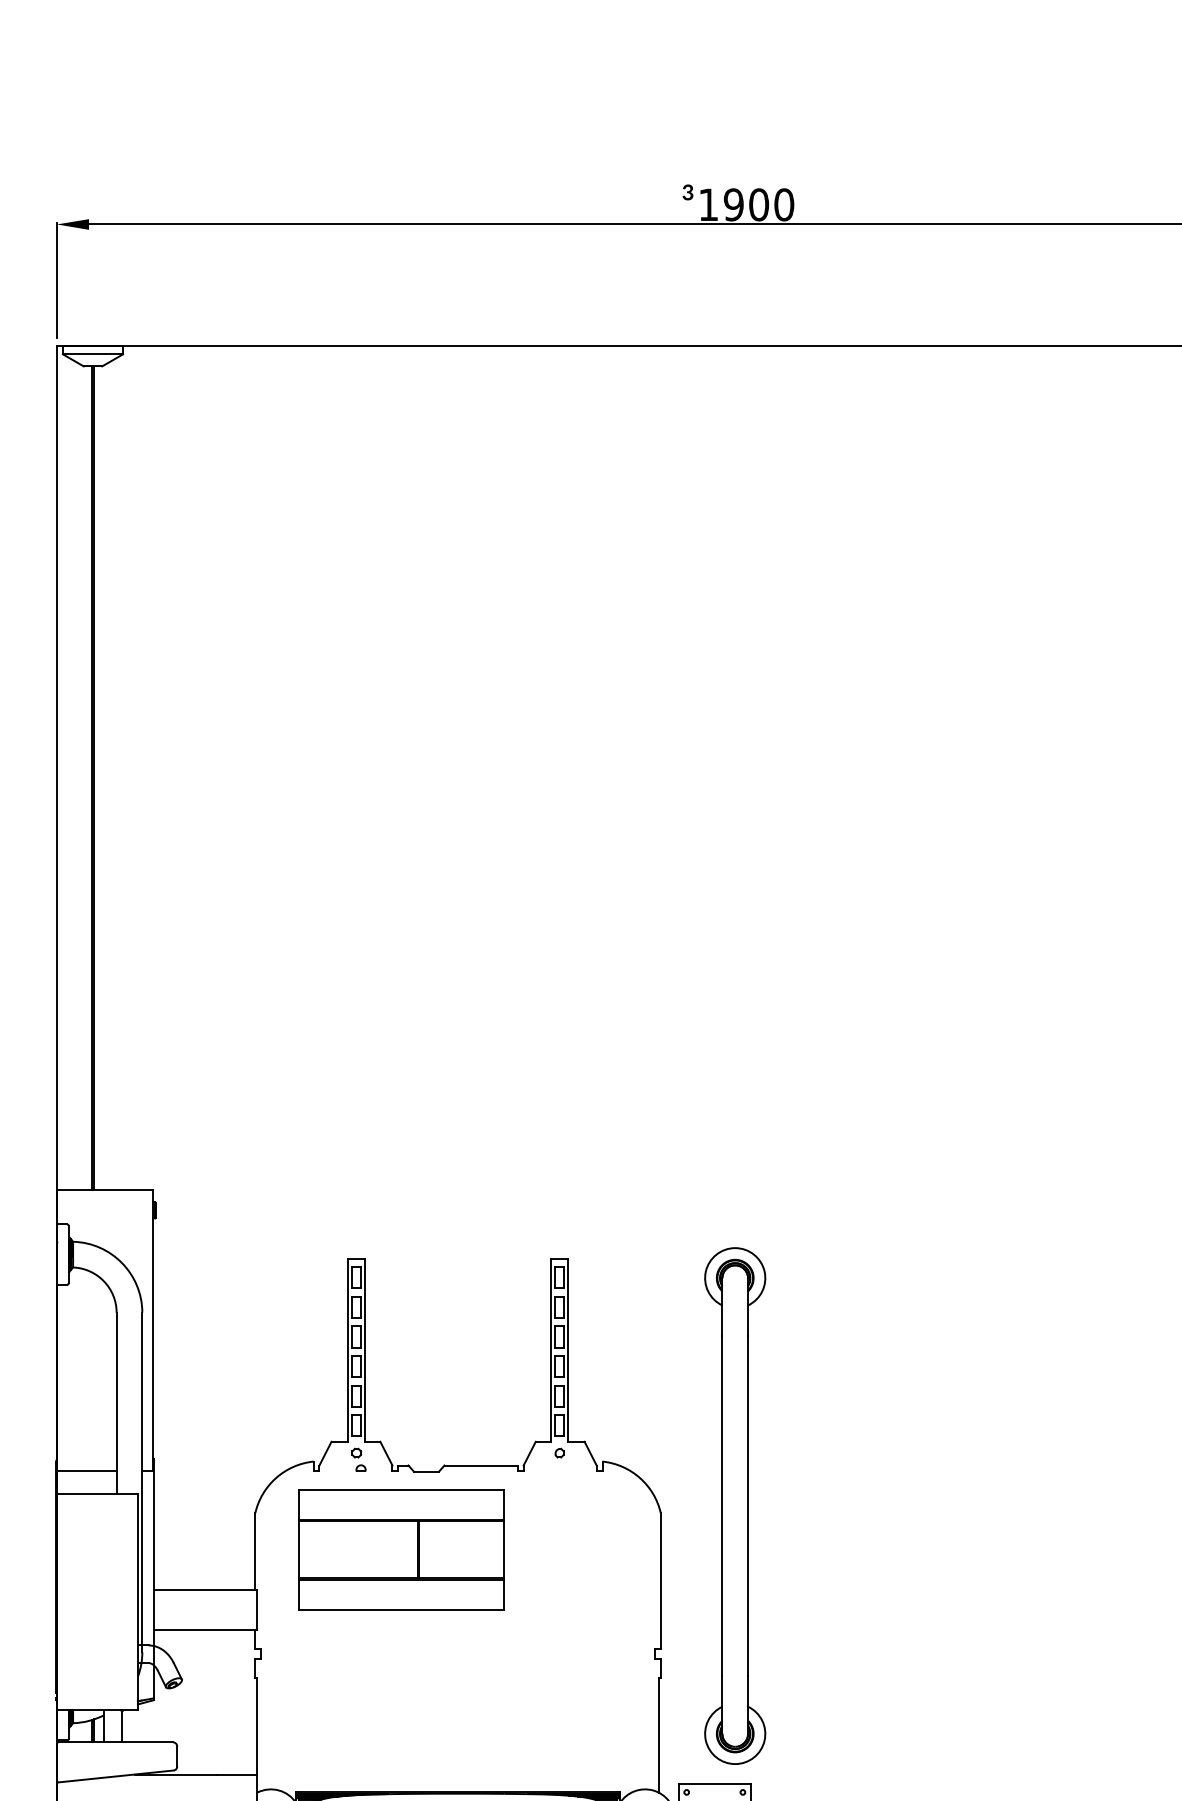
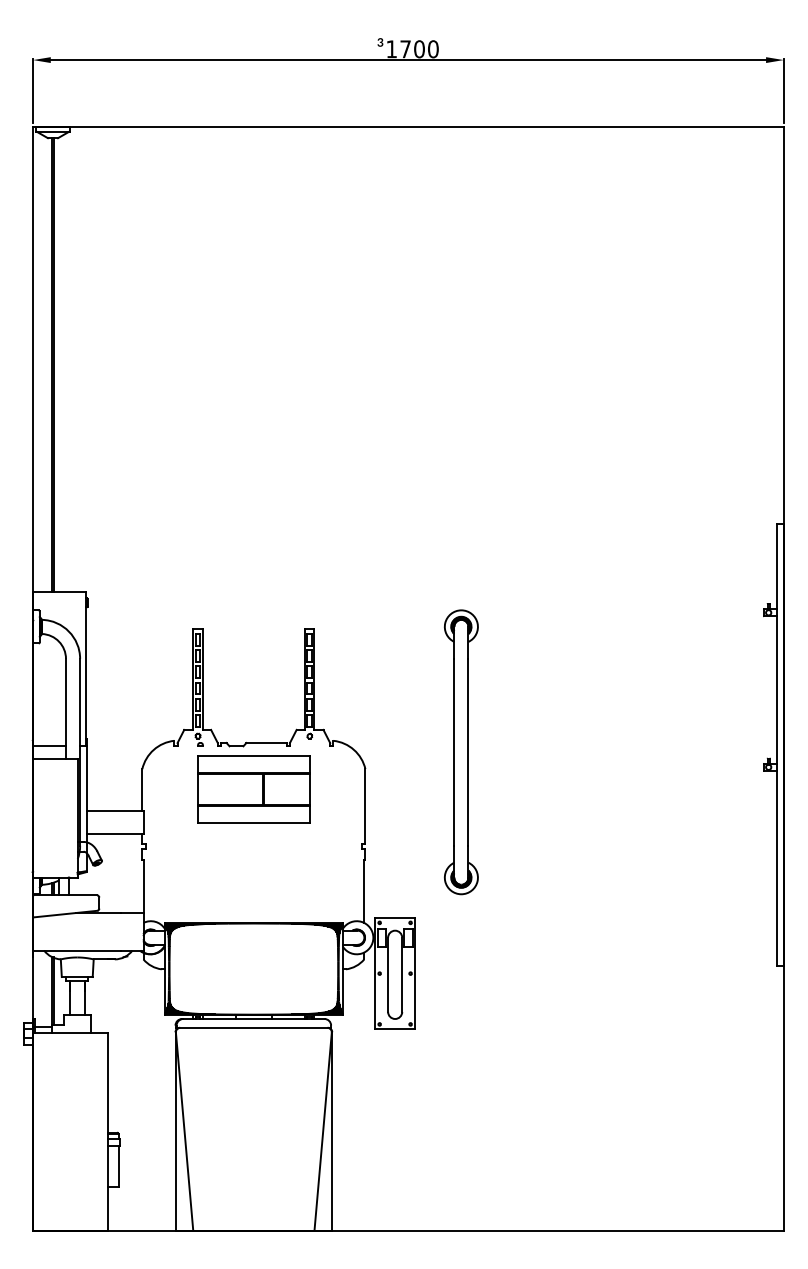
text: (733, 205) -> (405, 49), 1900 -> 1700
part: (733, 1506) -> (460, 752), moved
part: (401, 1550) -> (253, 789), moved

